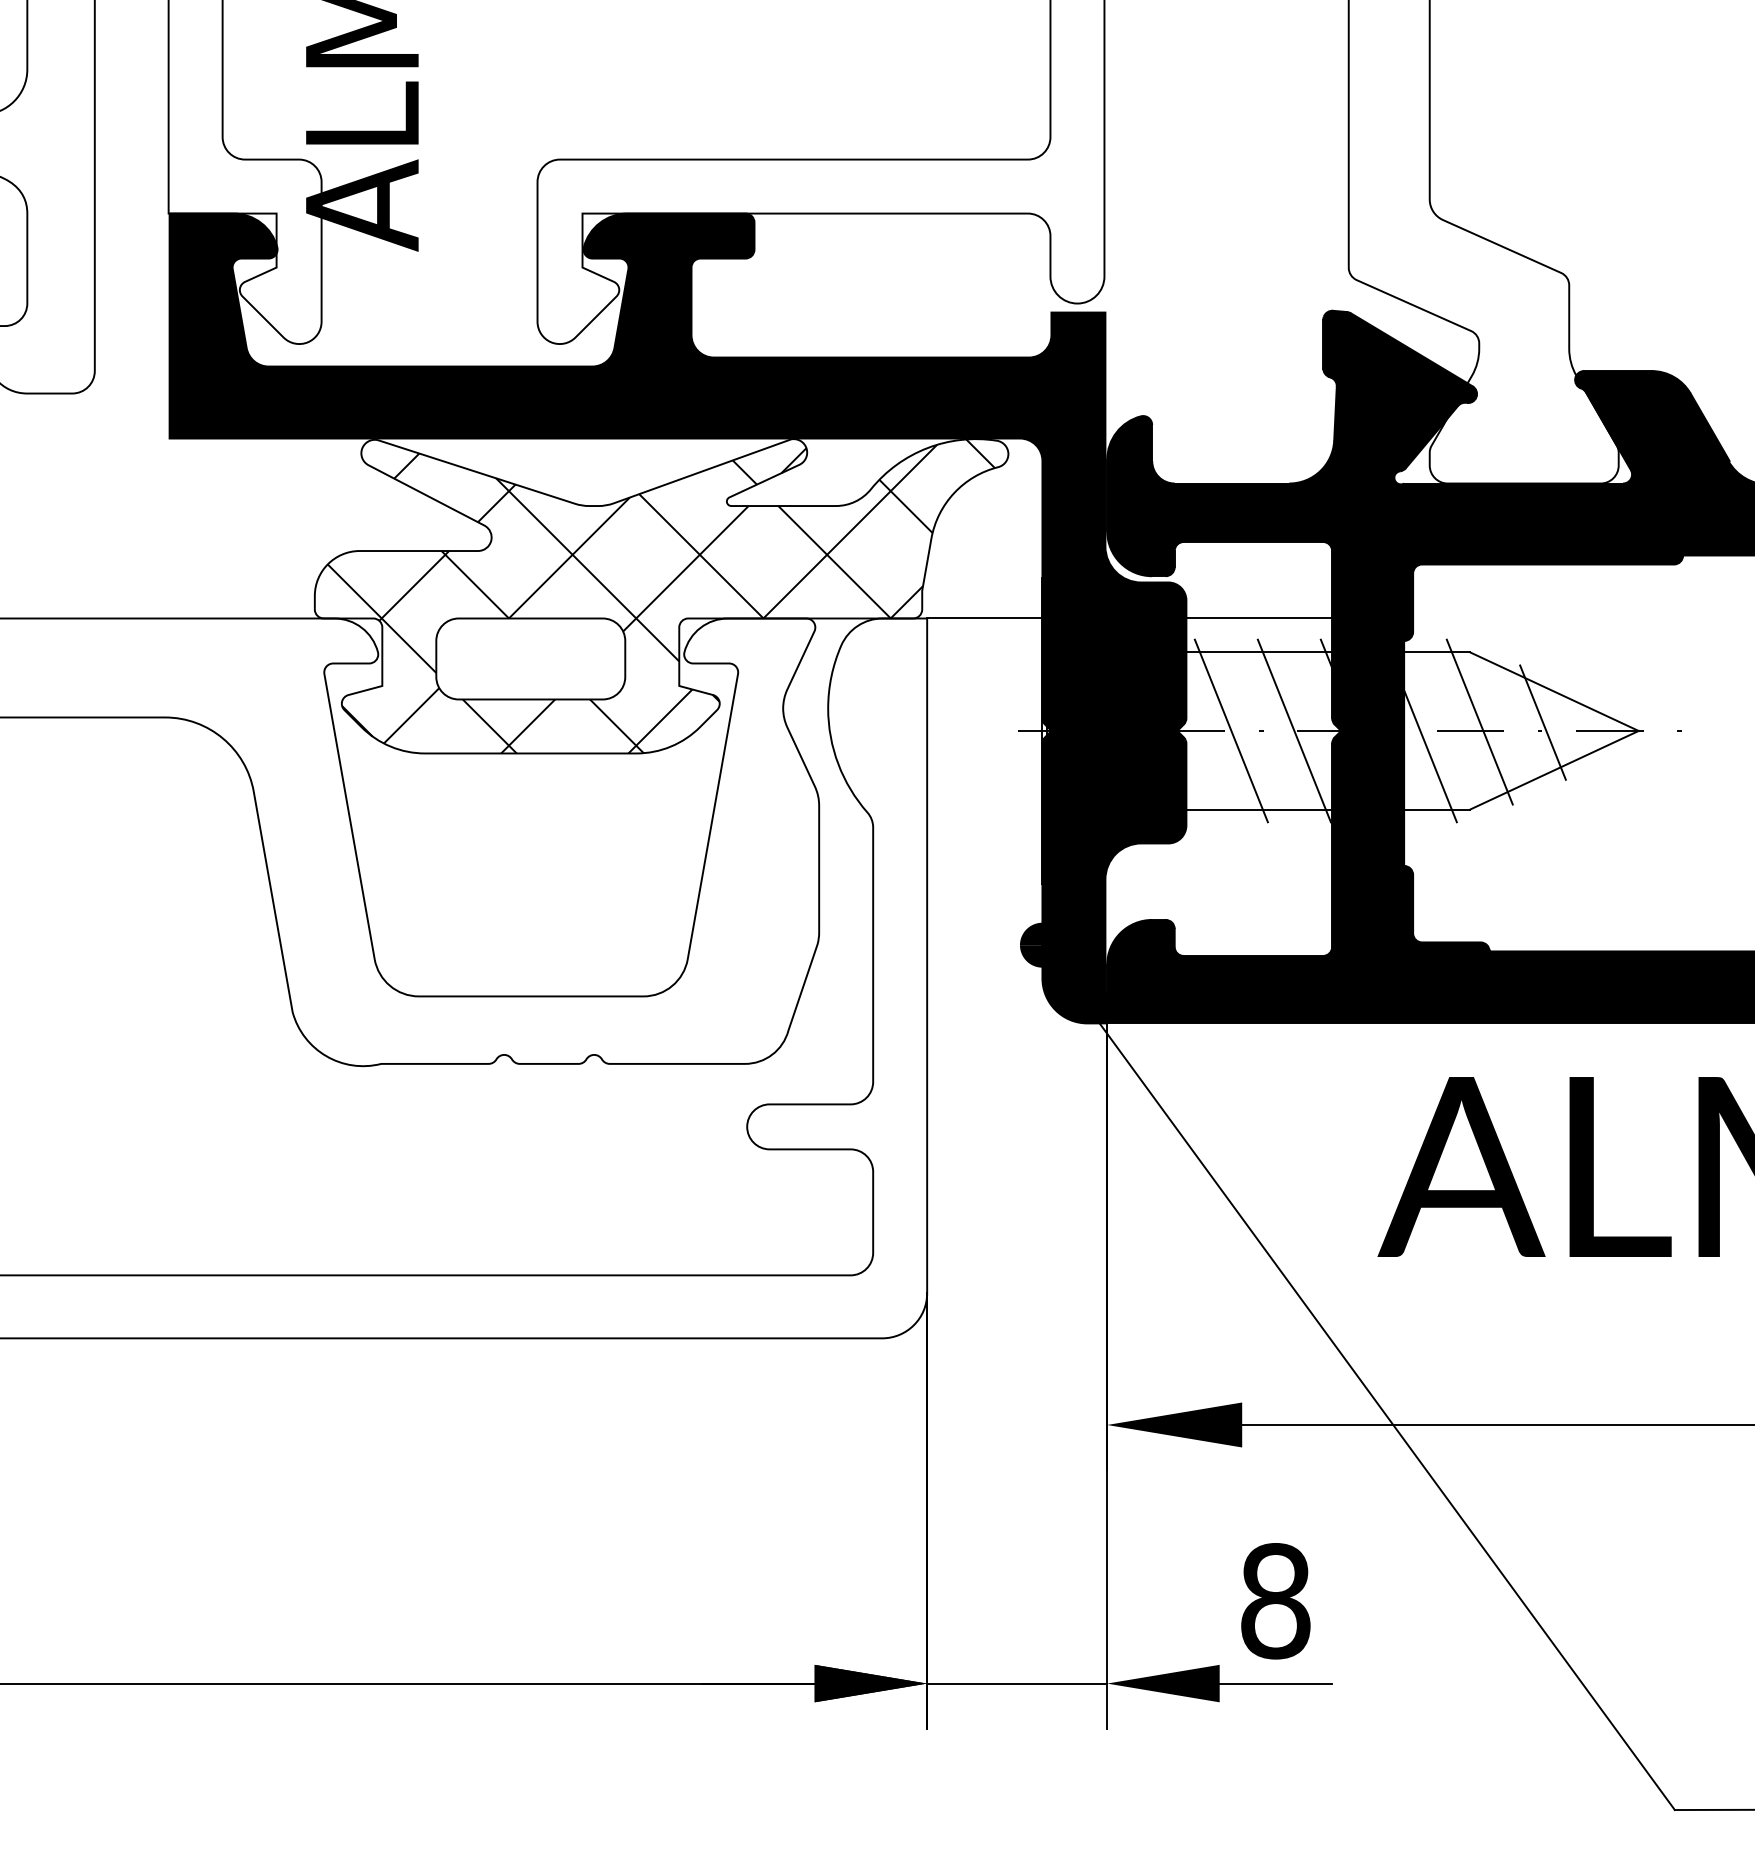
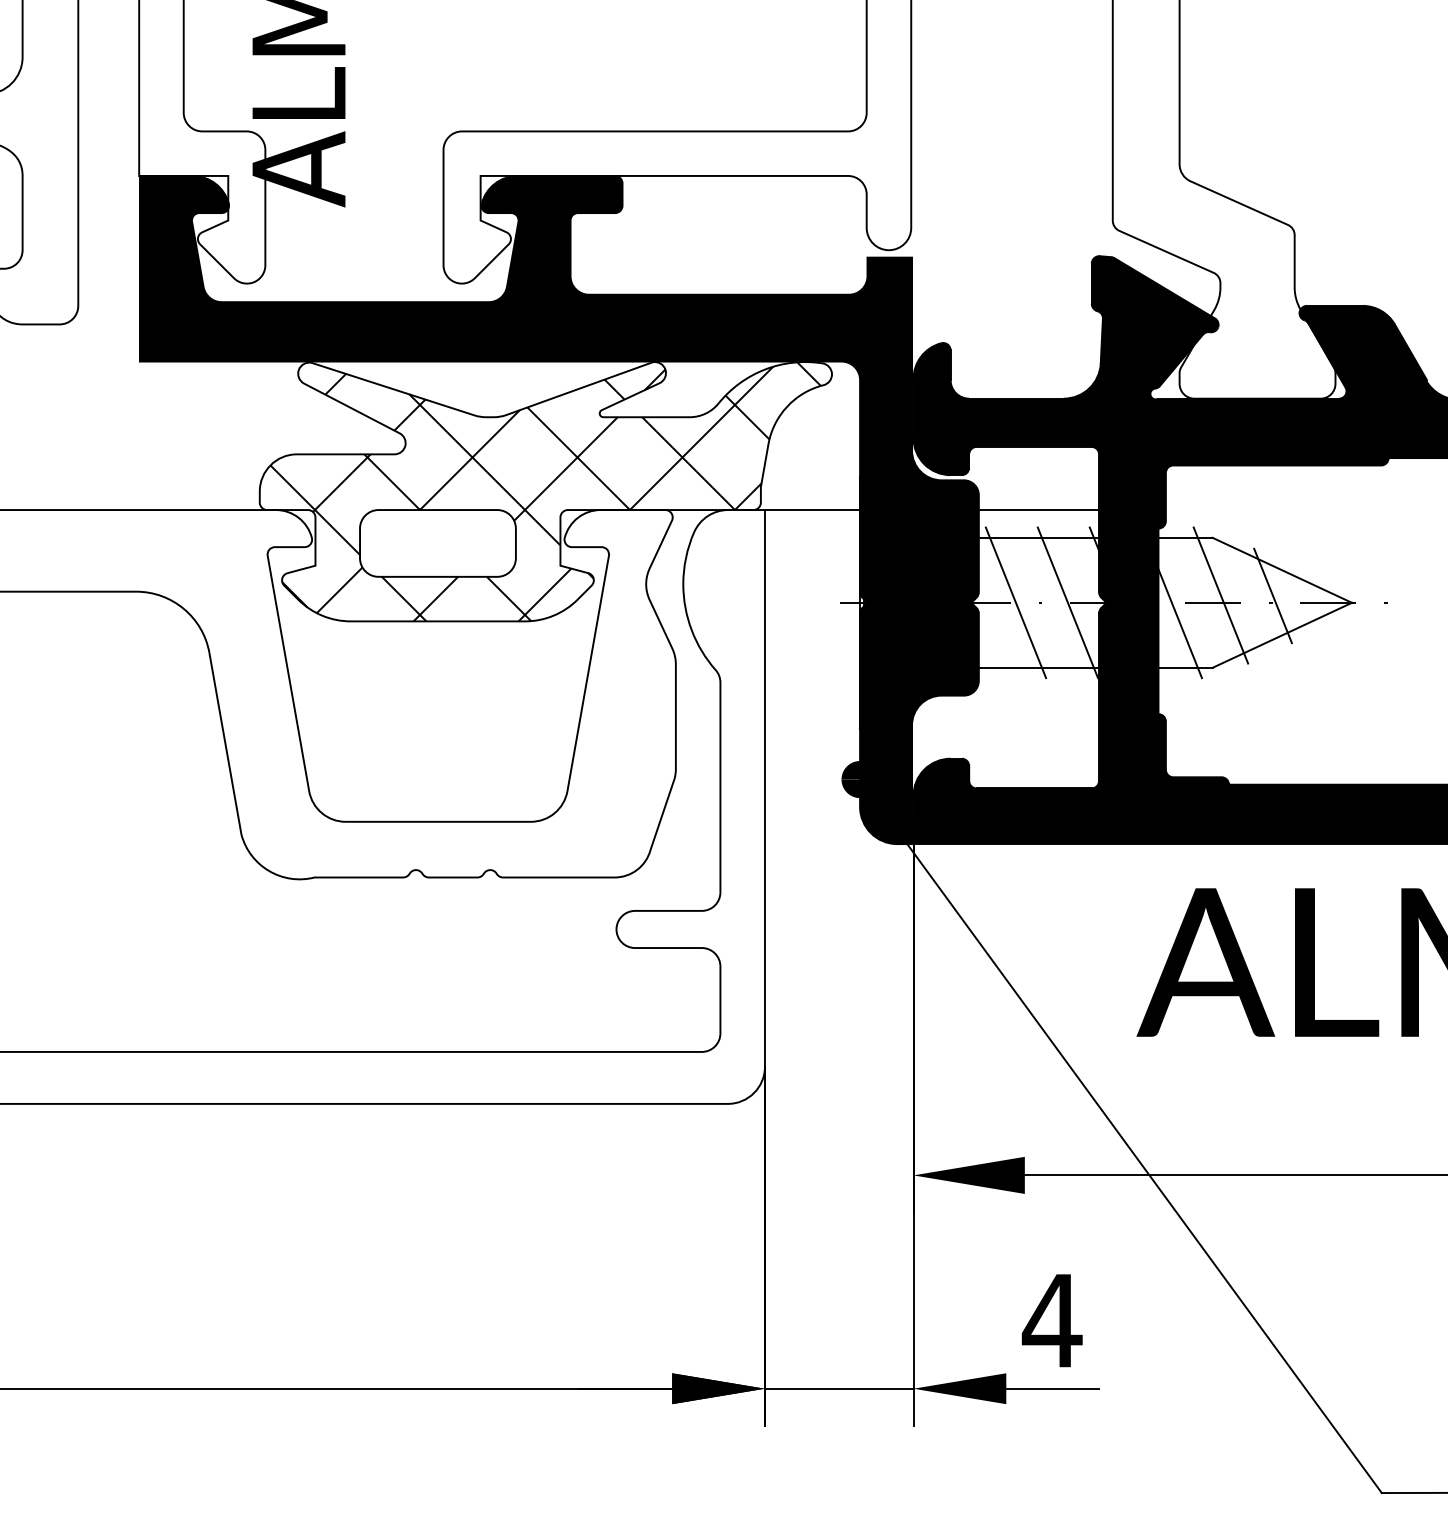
text: (1275, 1601) -> (1052, 1321), 8 -> 4

